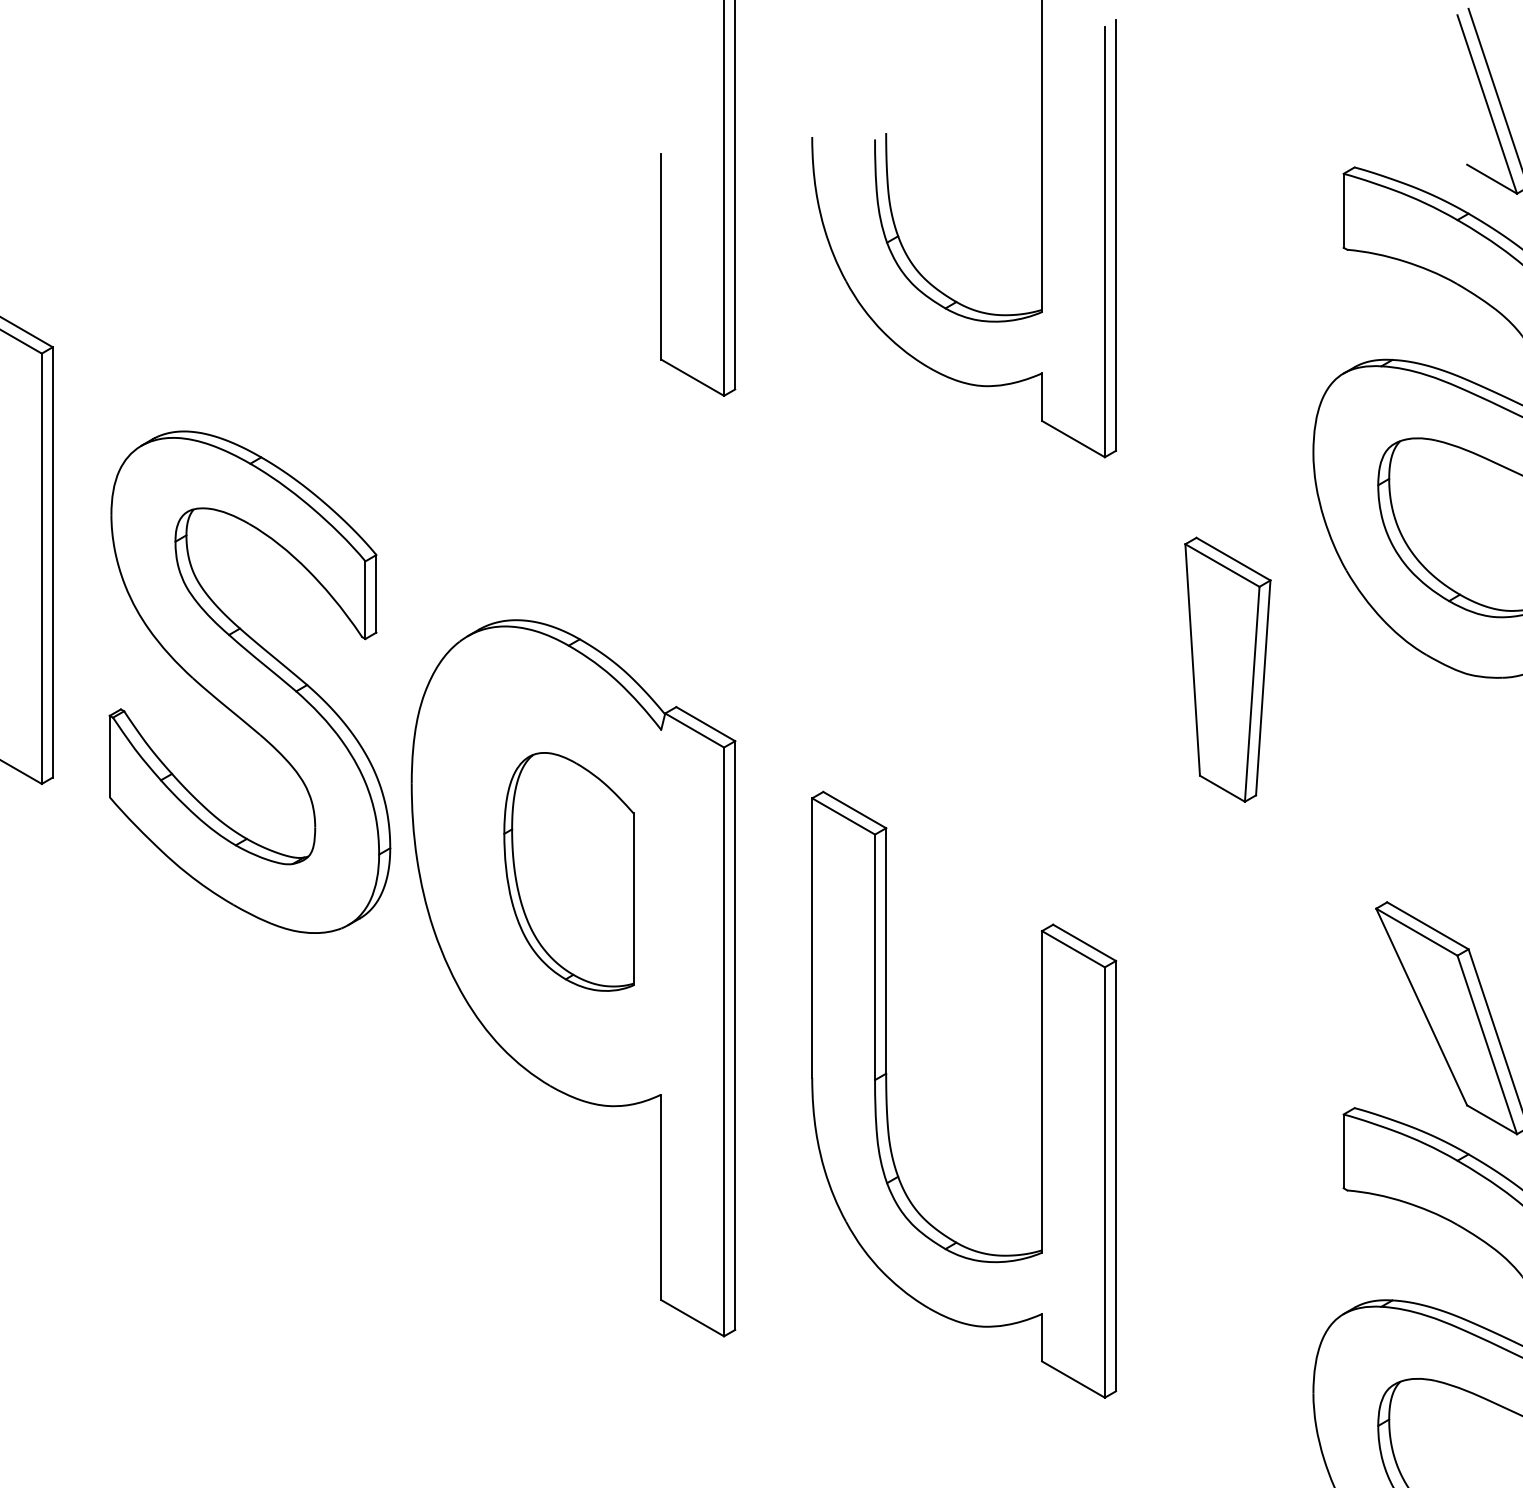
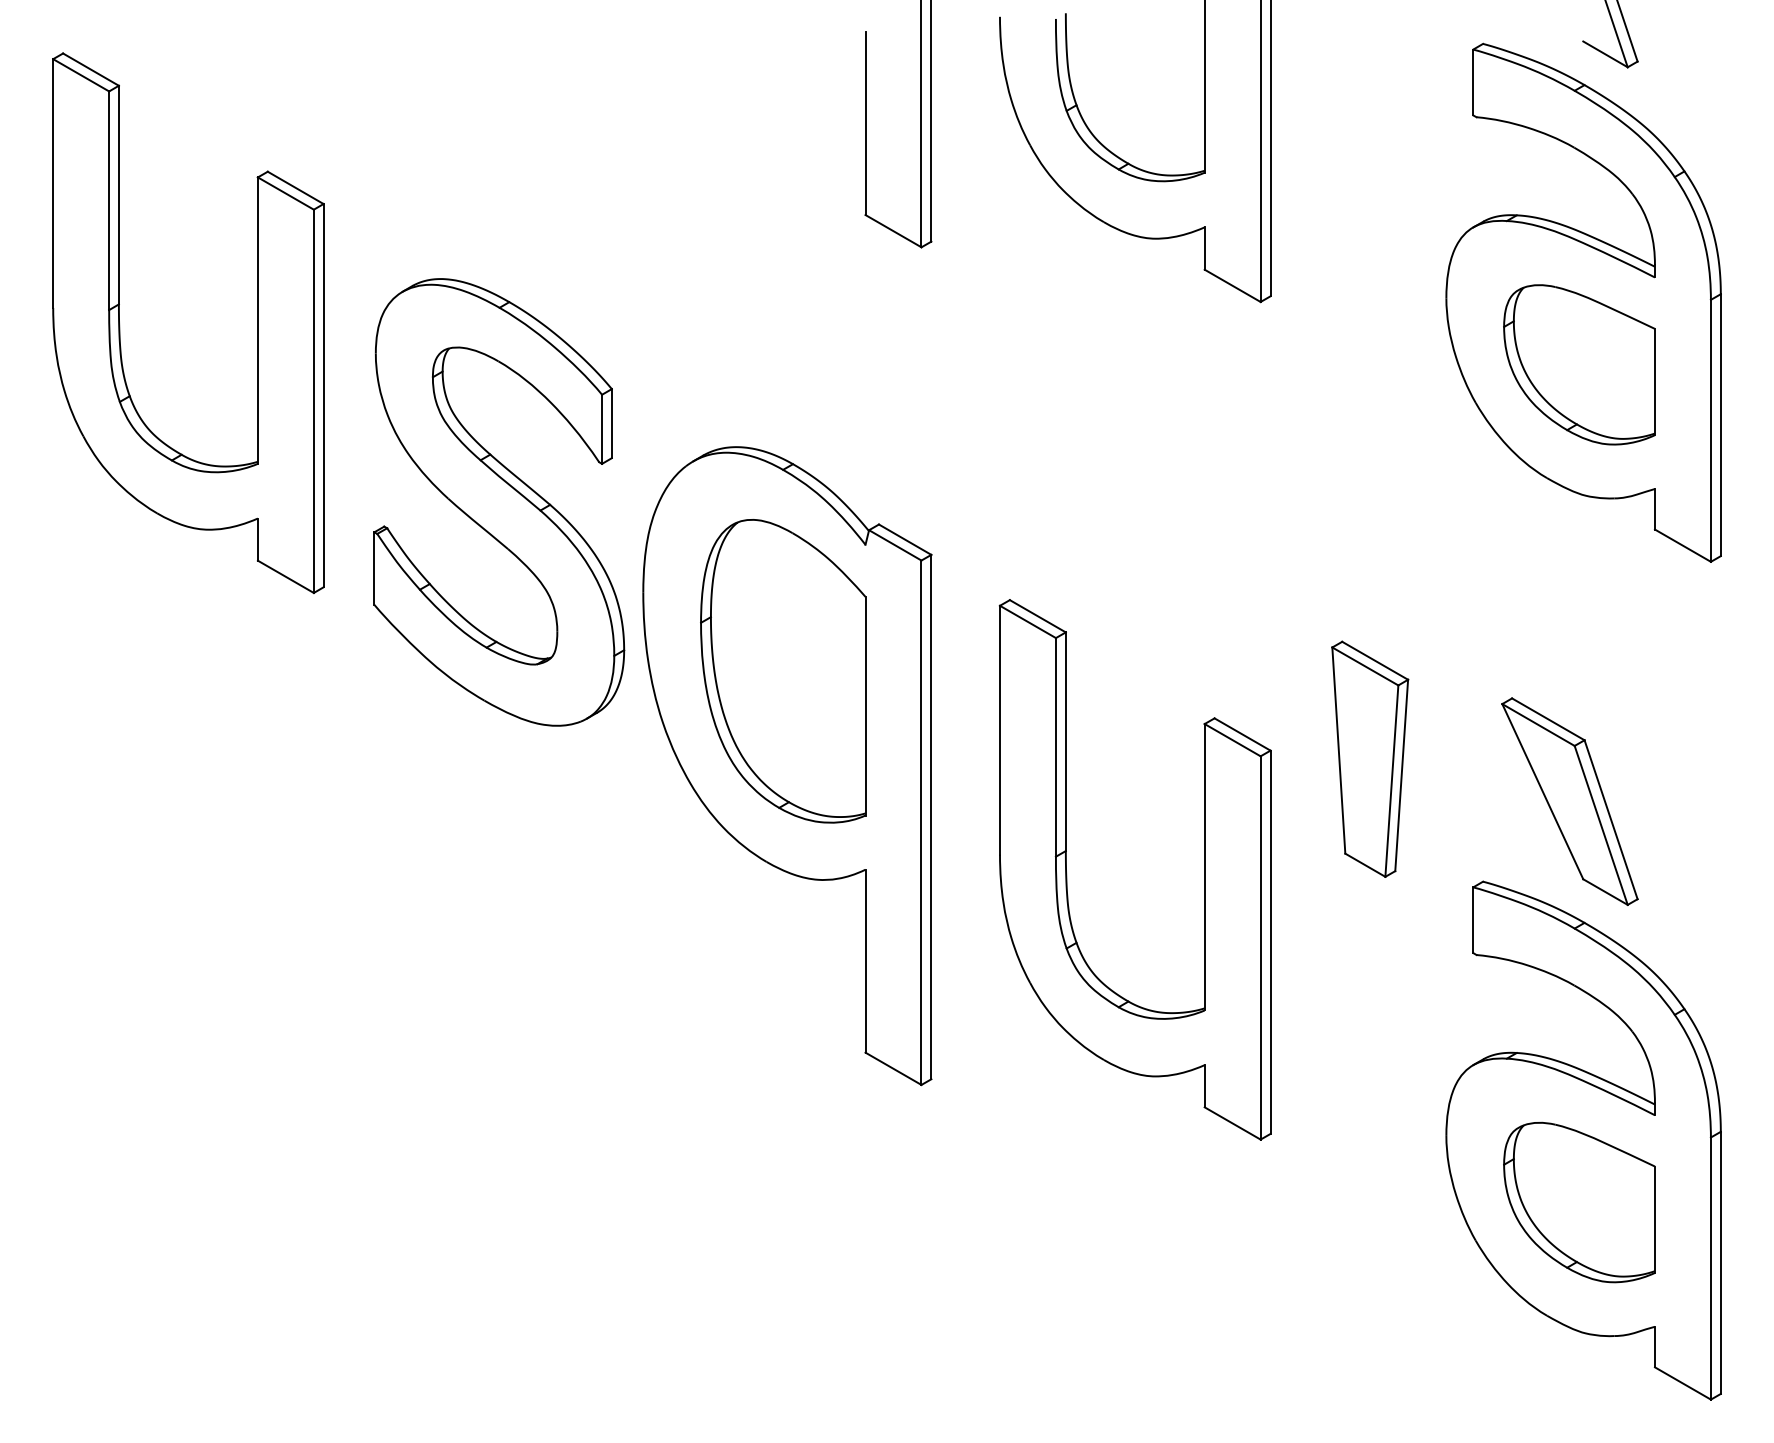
part: (1228, 668) -> (1370, 758), moved
part: (569, 872) -> (783, 671), size x1.43

